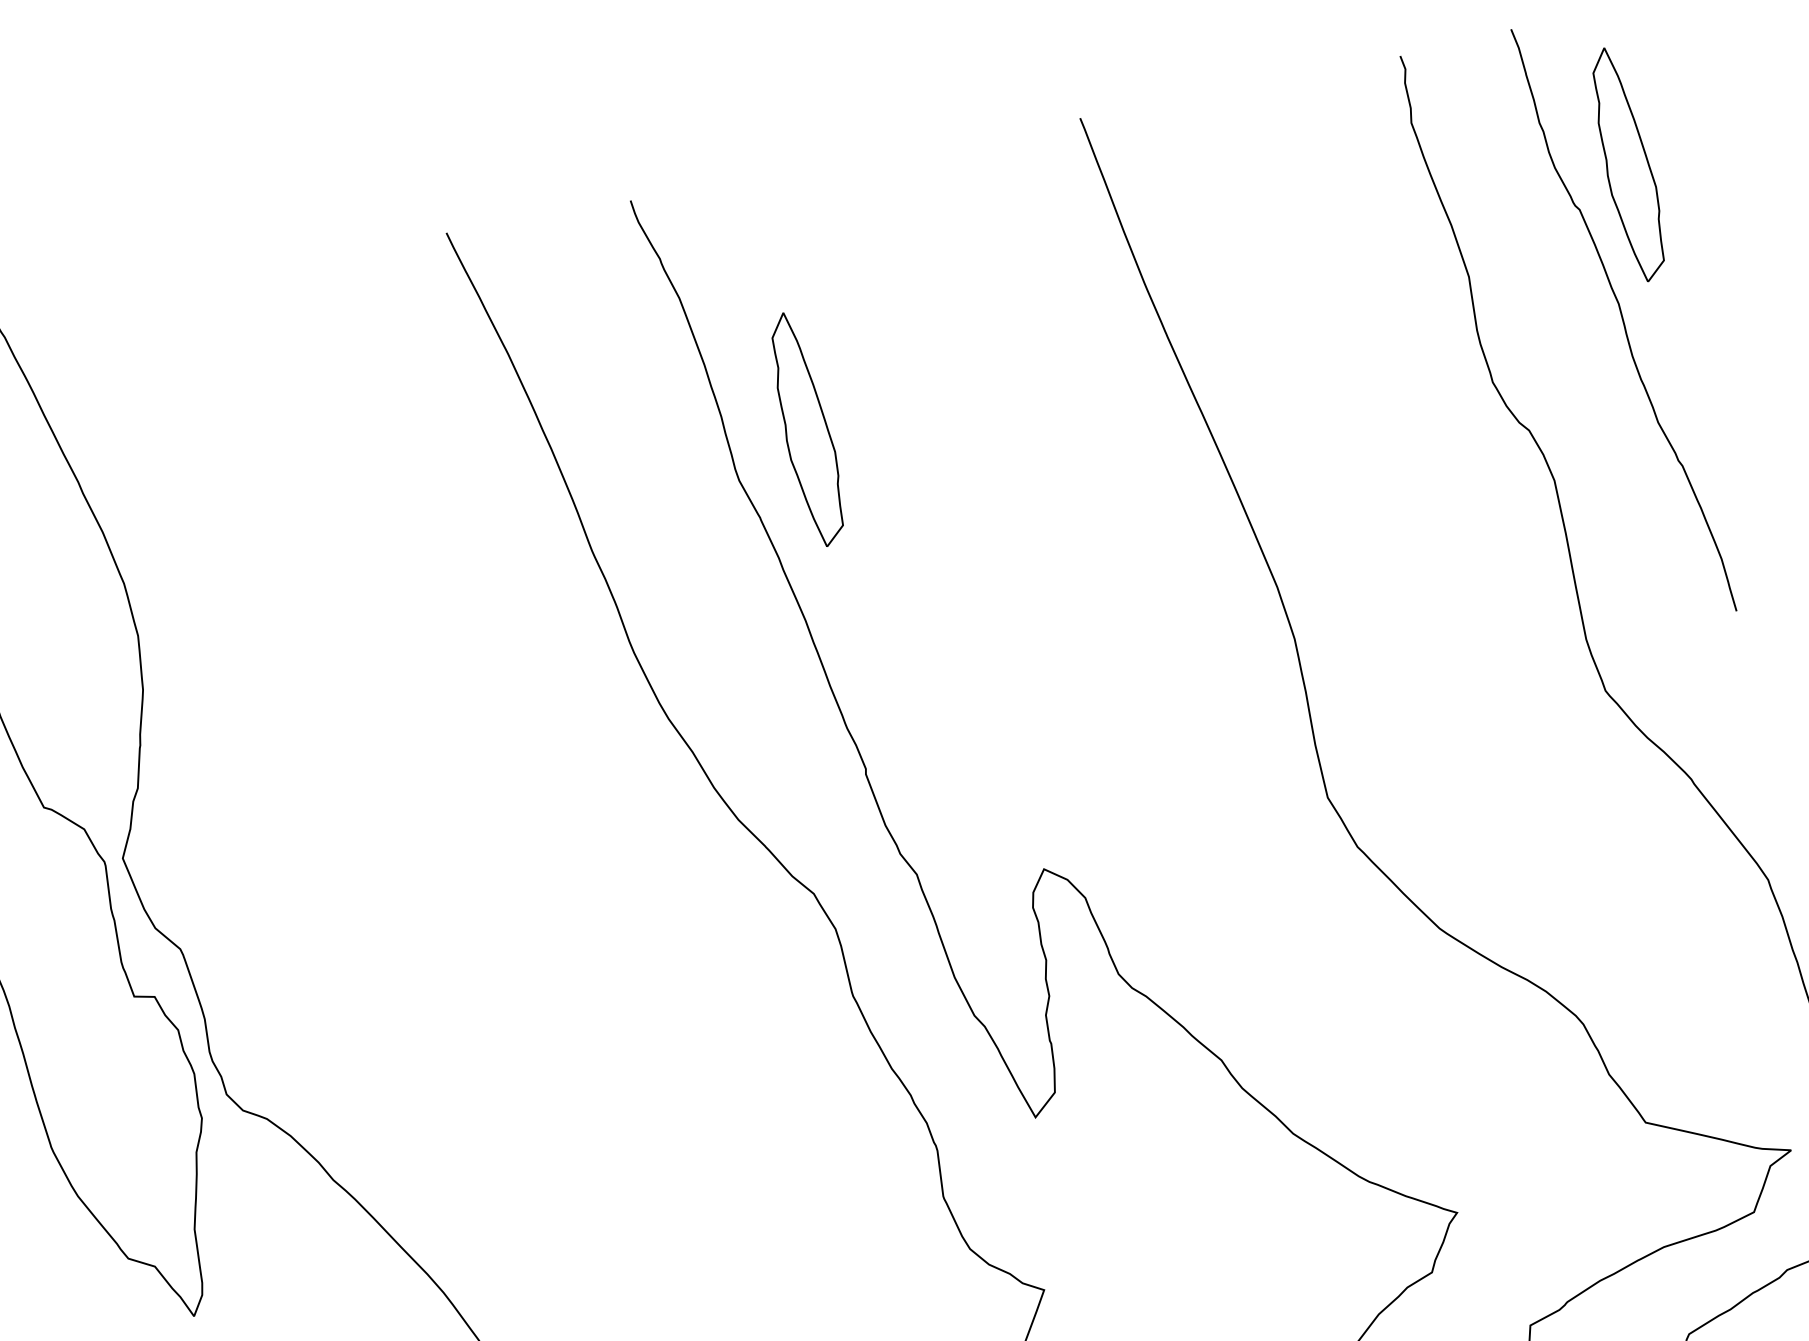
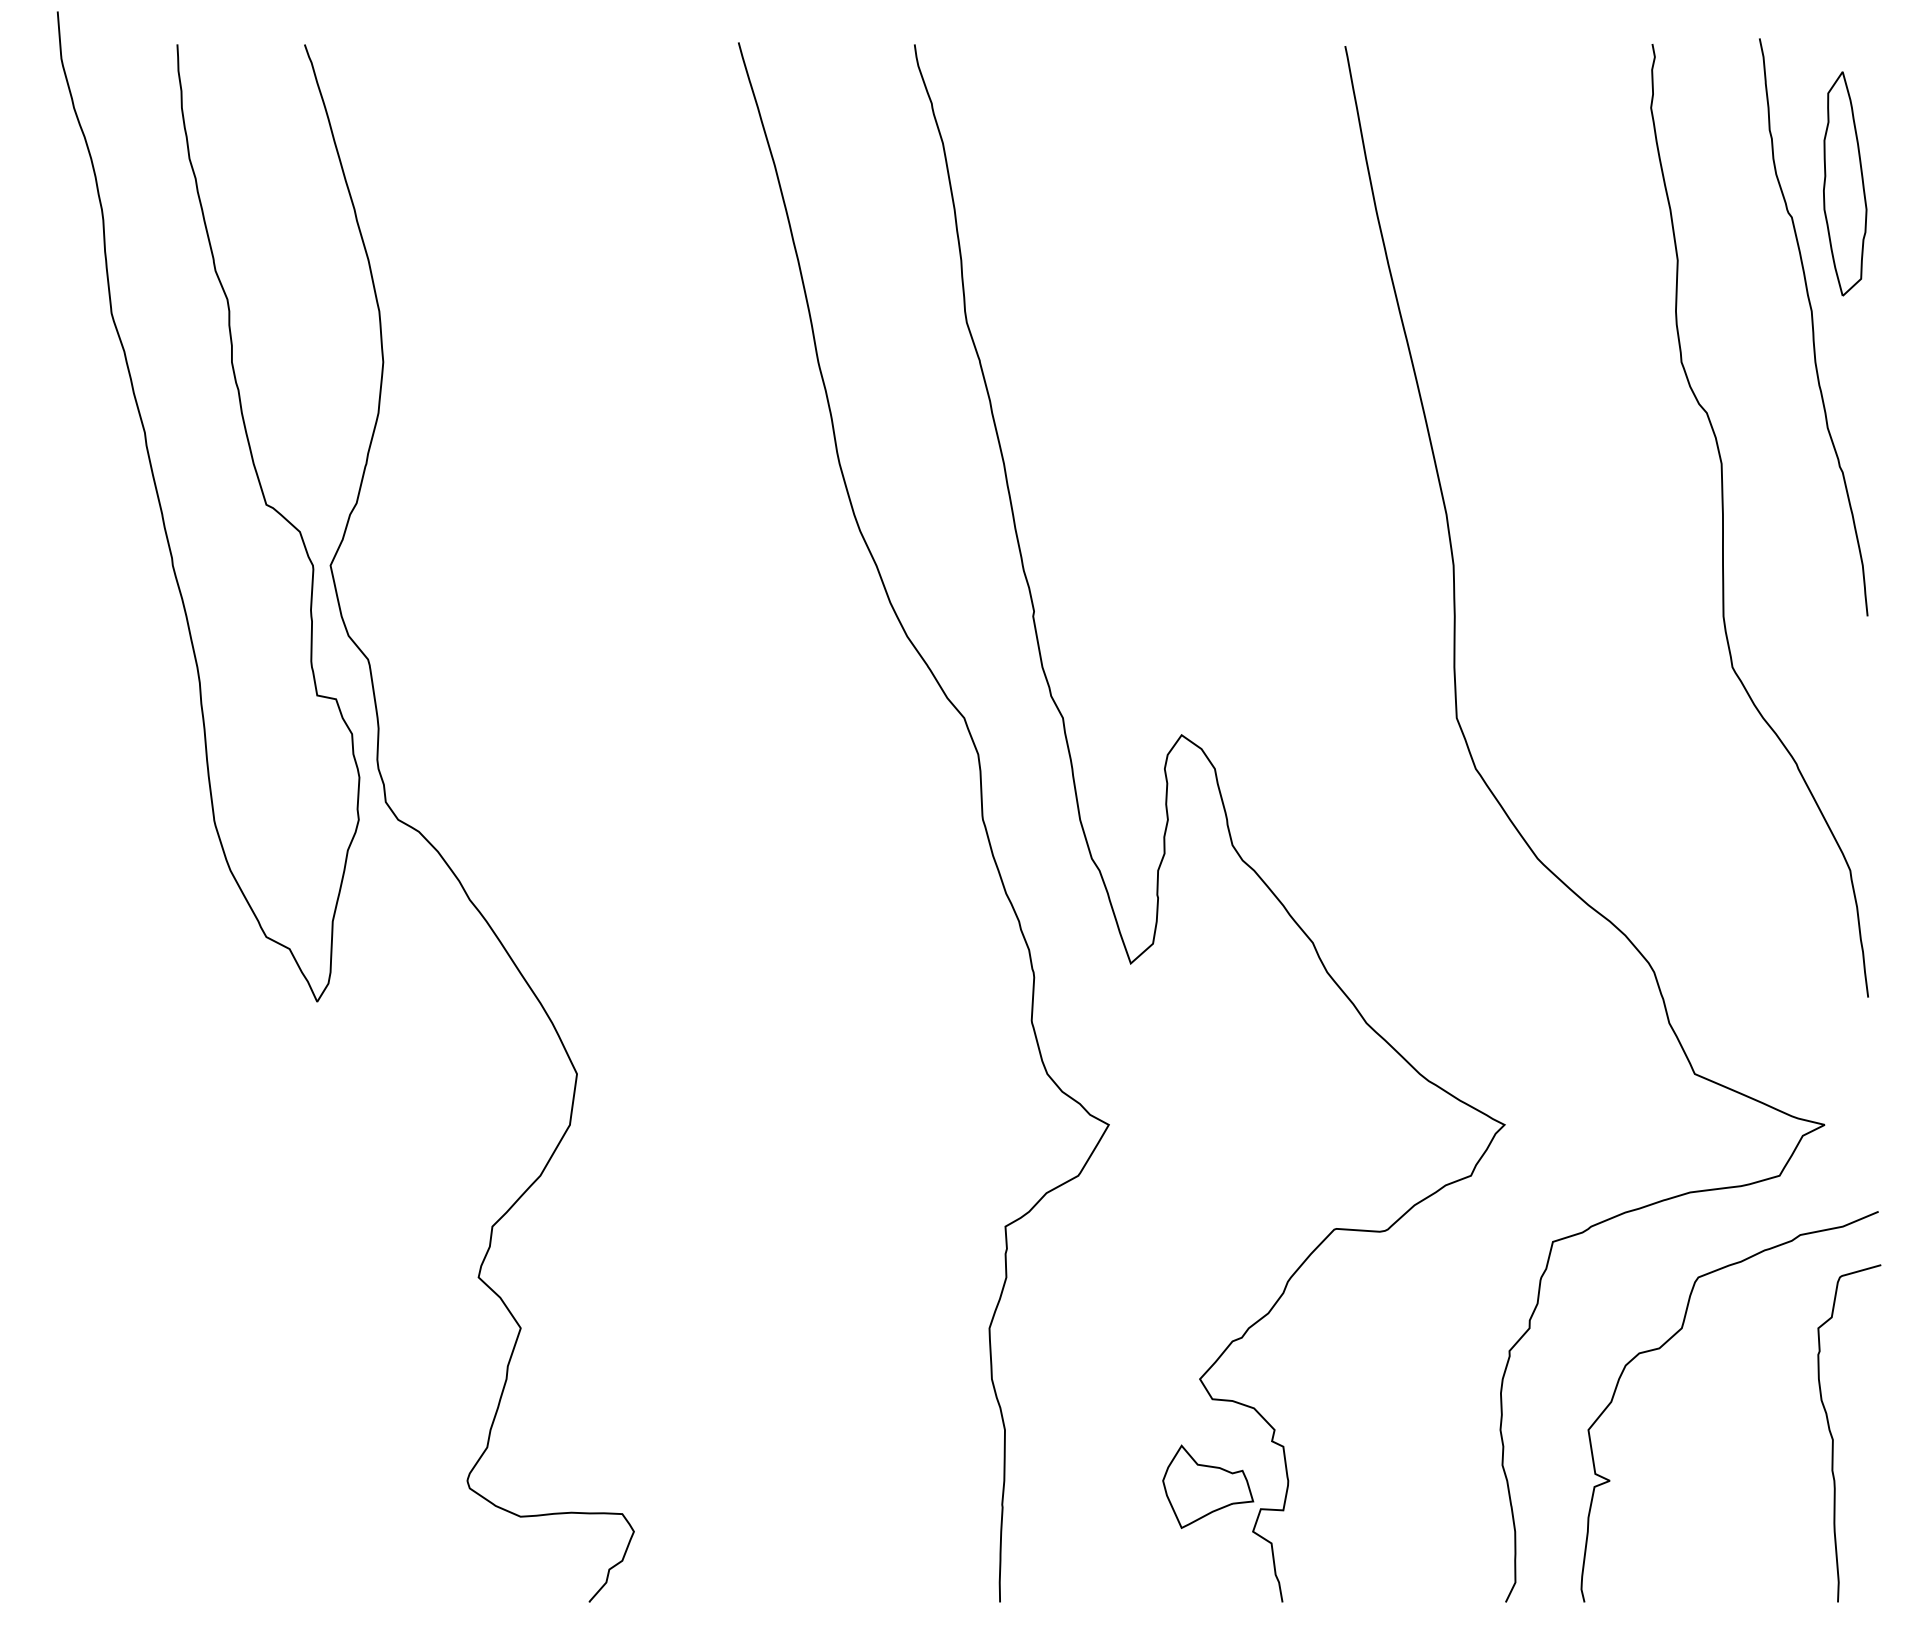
part: (808, 428) -> (1039, 286), removed

